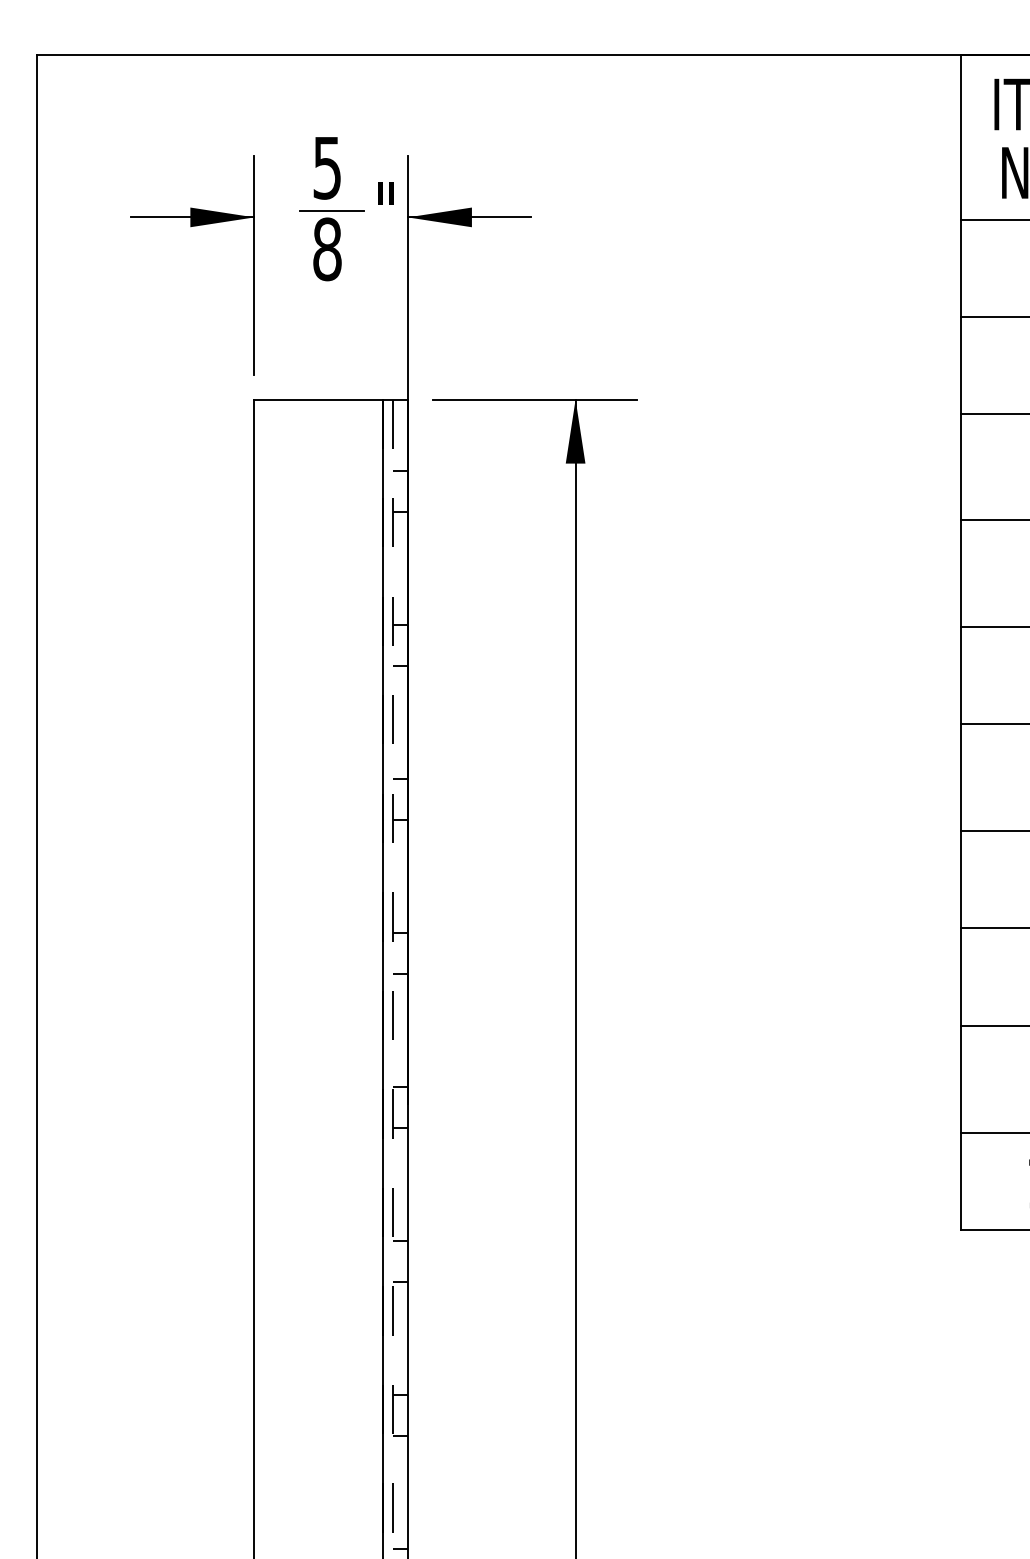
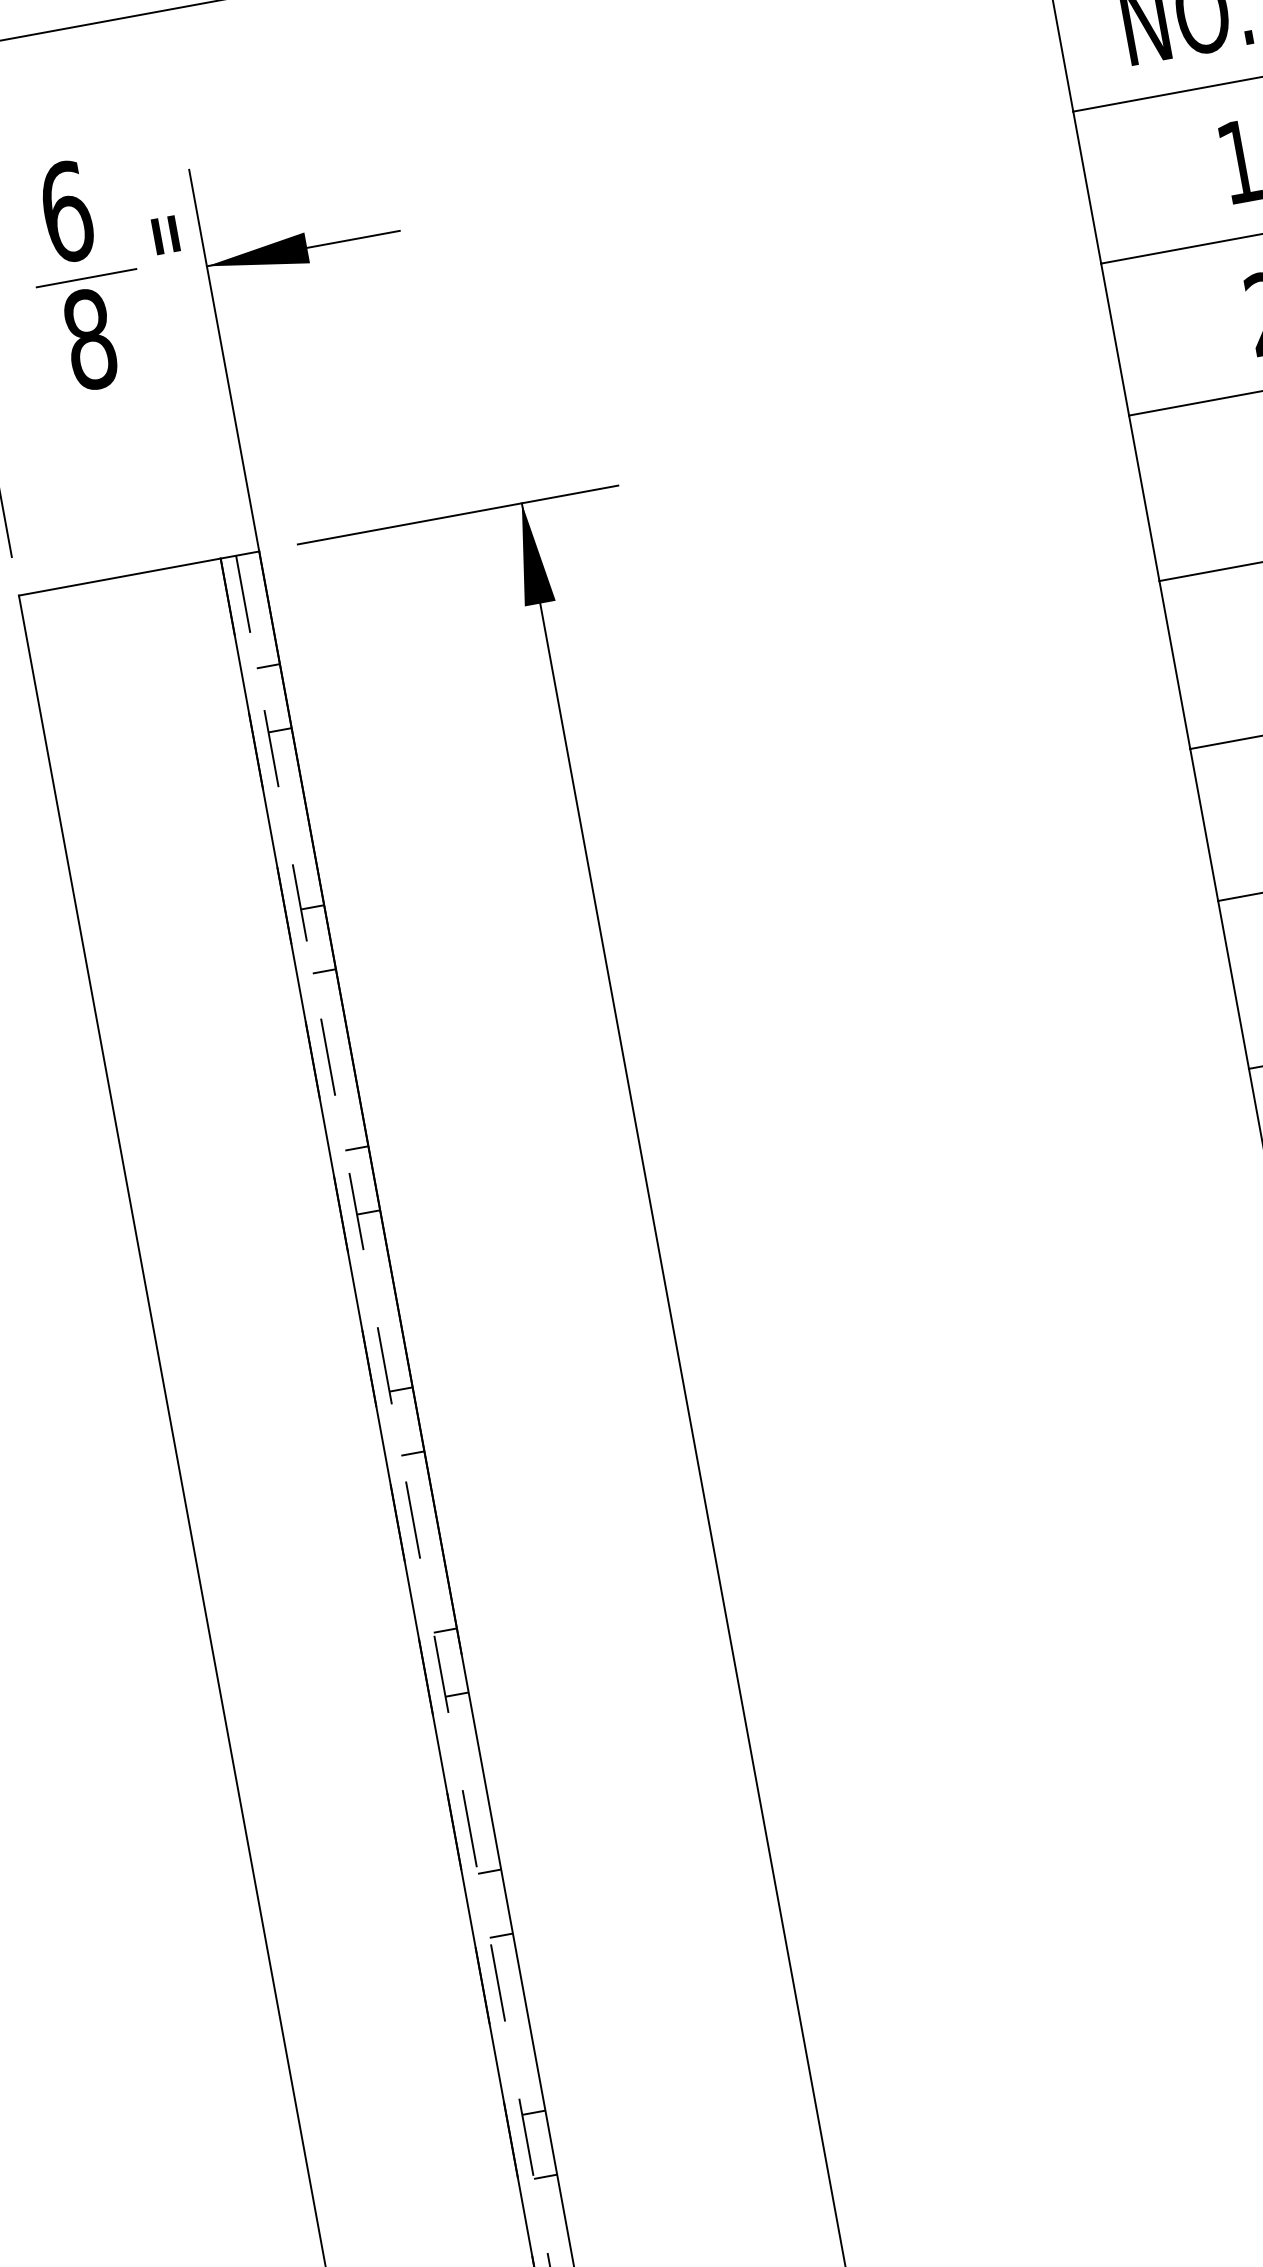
text: (327, 167) -> (66, 211), 5 -> 6

